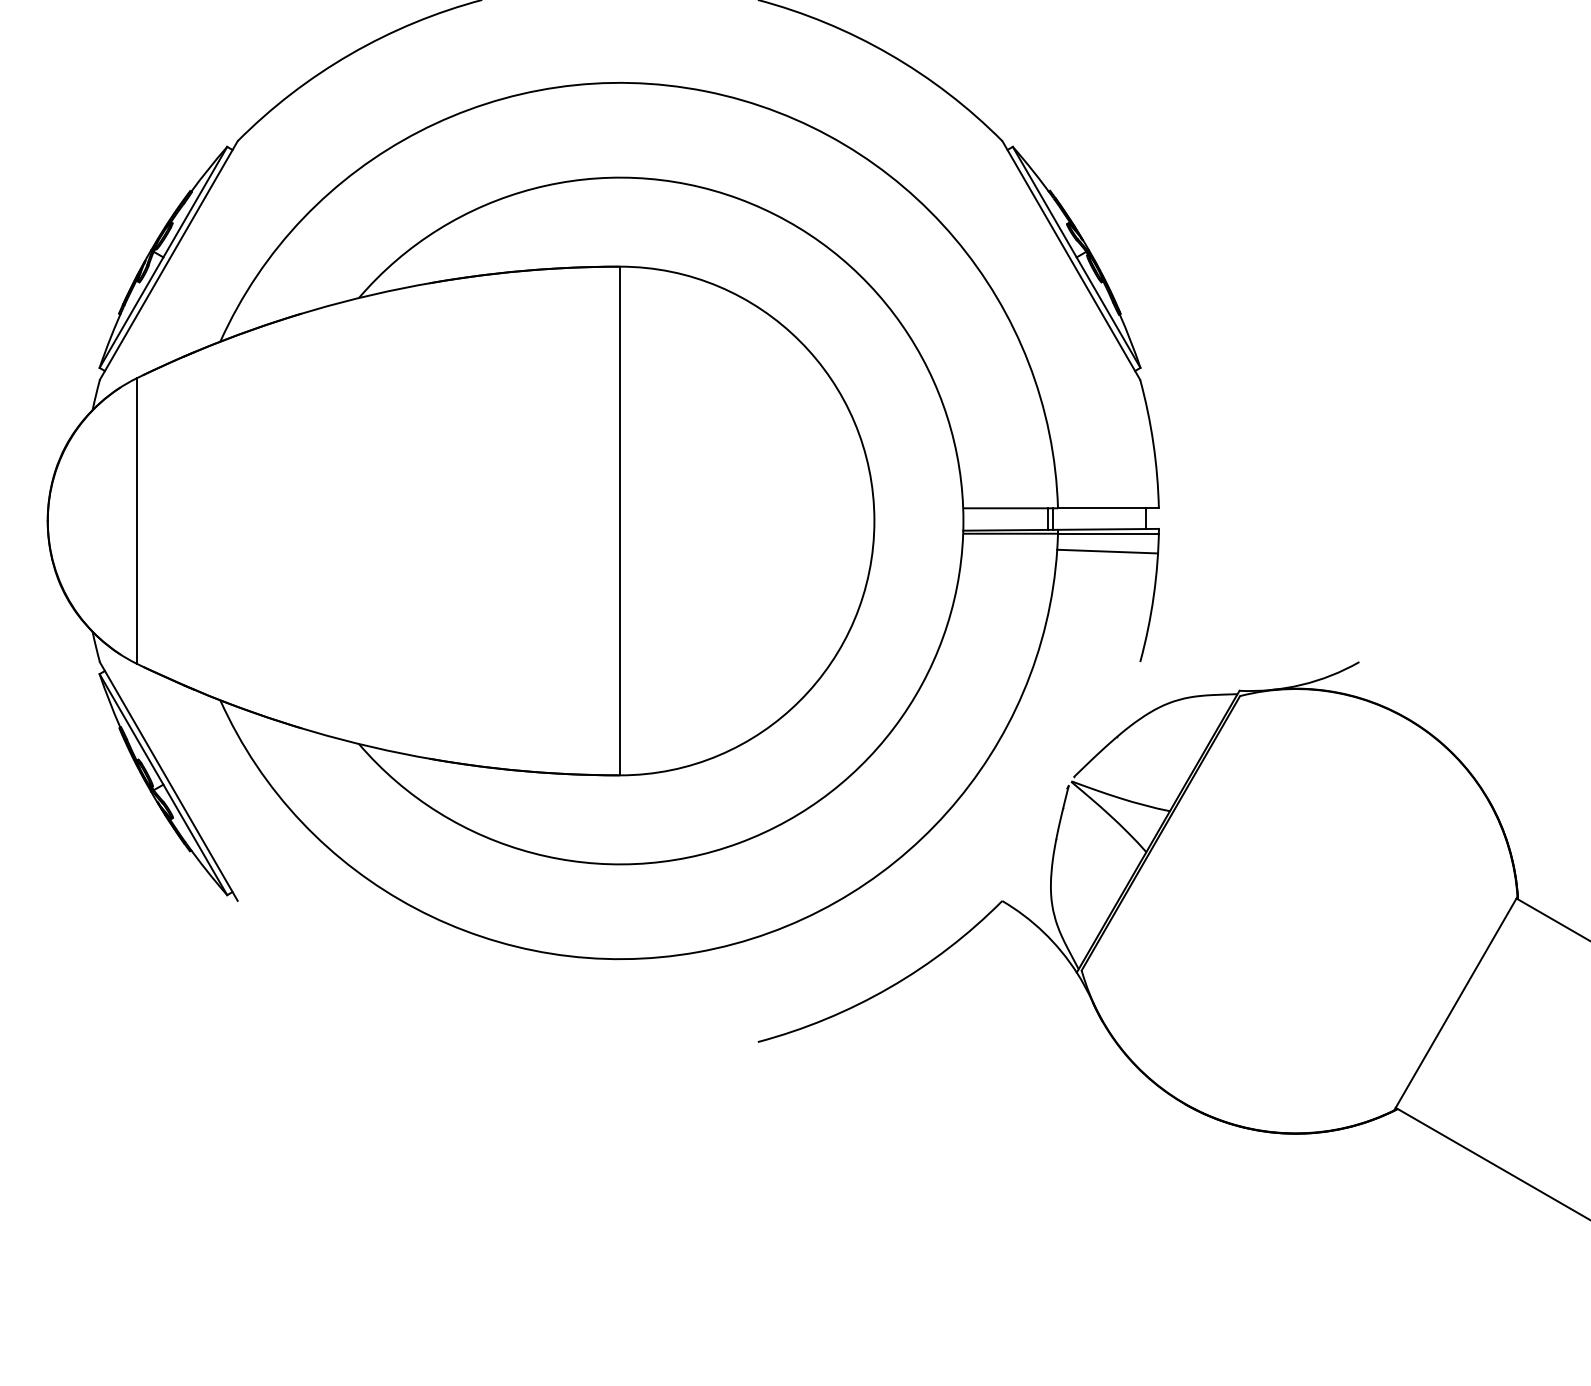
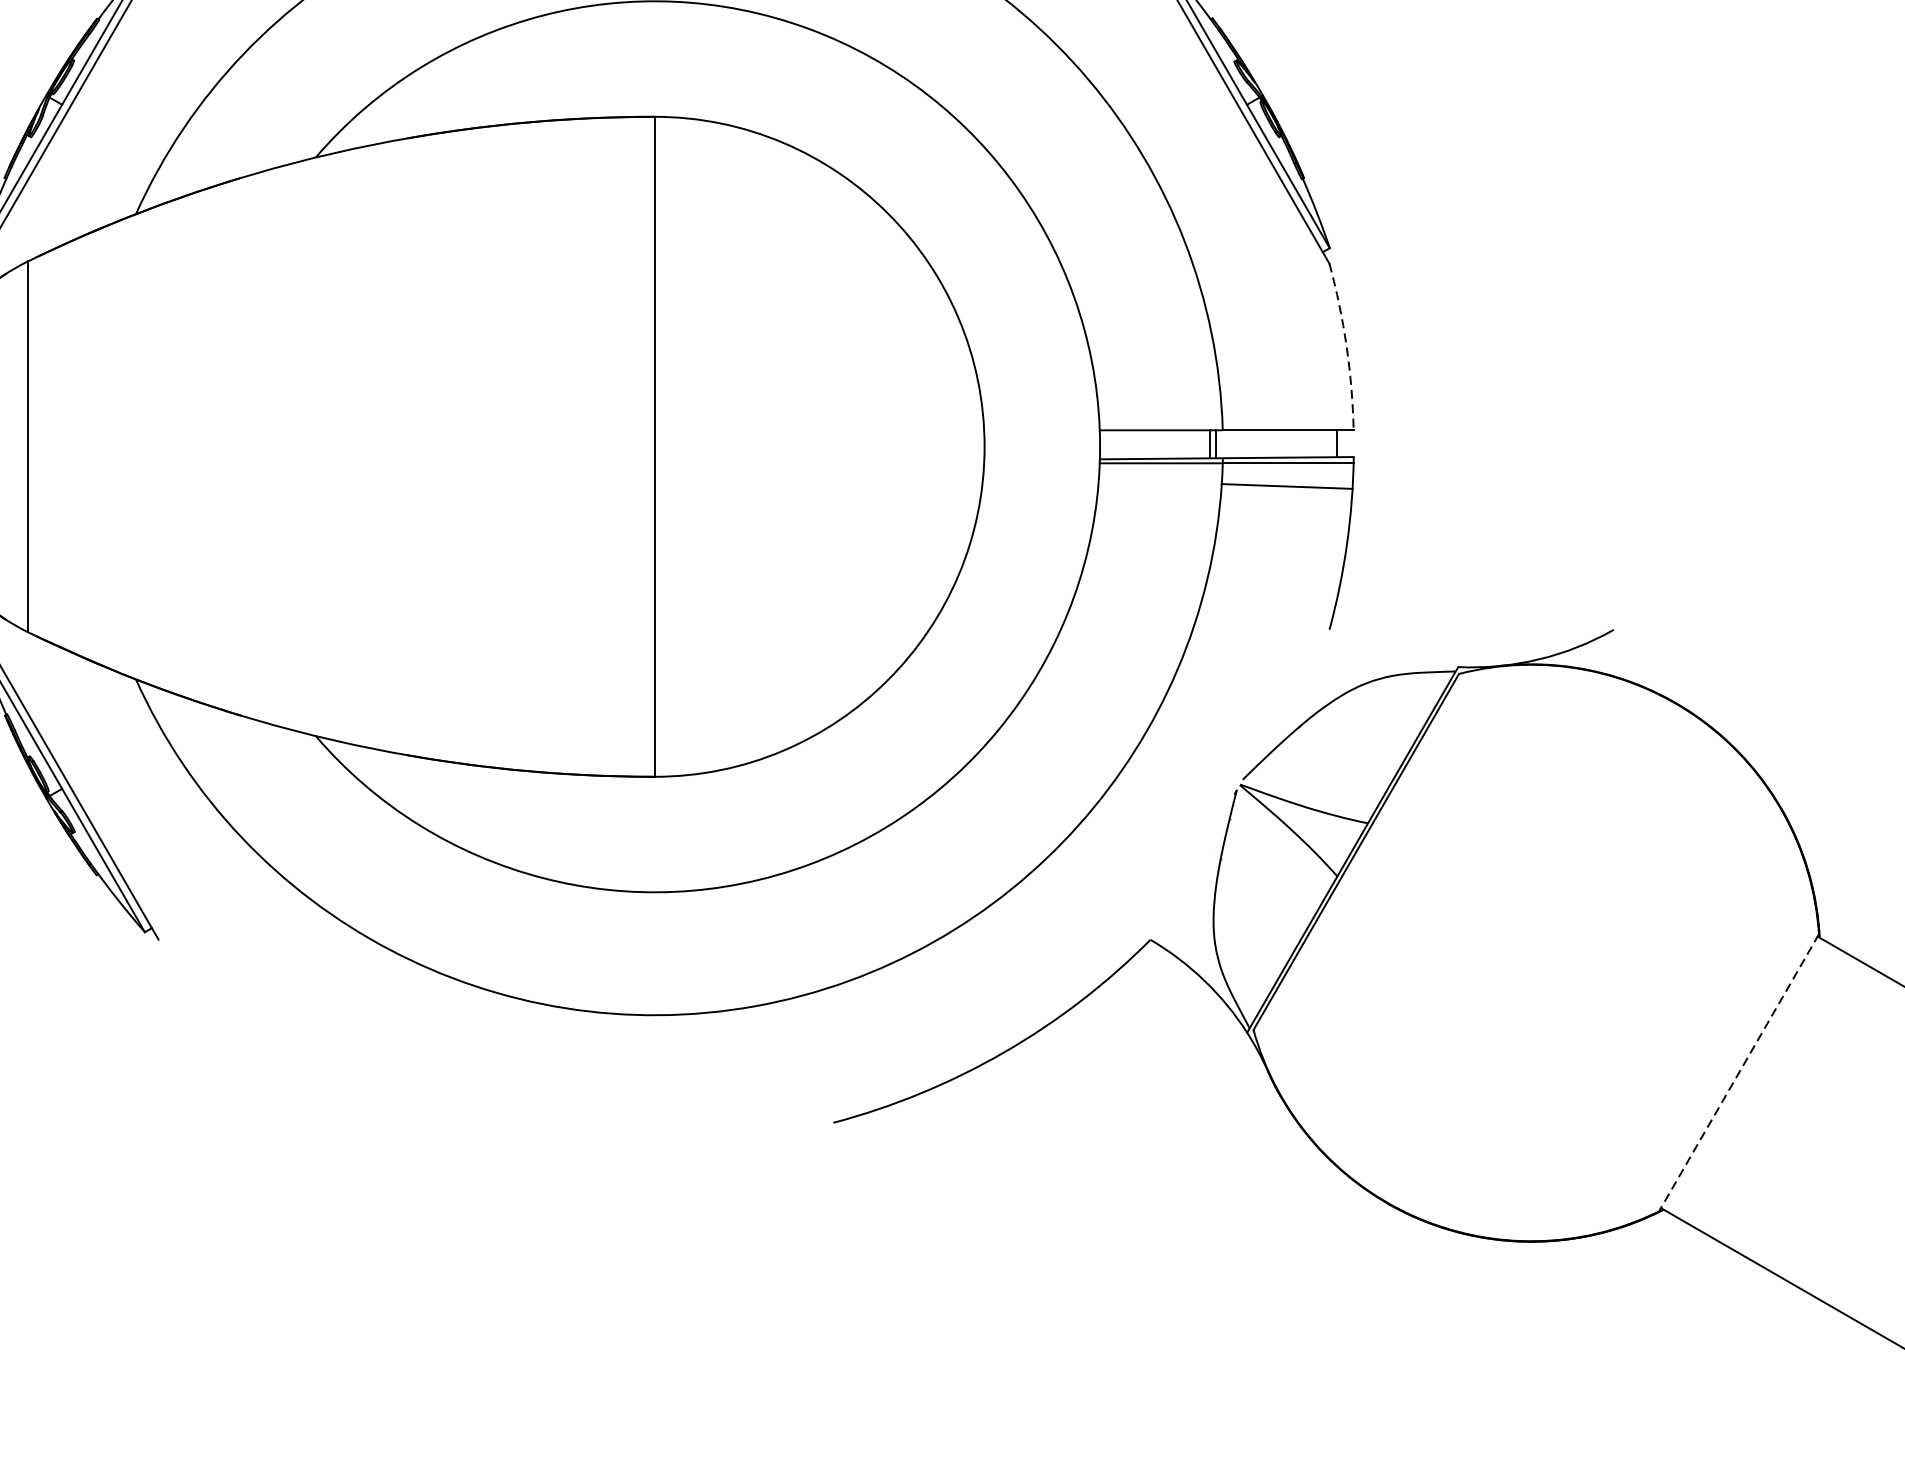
arc: (1153, 443) -> (1346, 346), solid -> dashed
line: (1455, 1004) -> (1738, 1074), solid -> dashed

